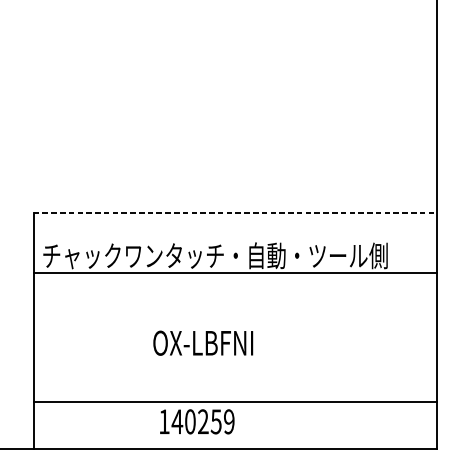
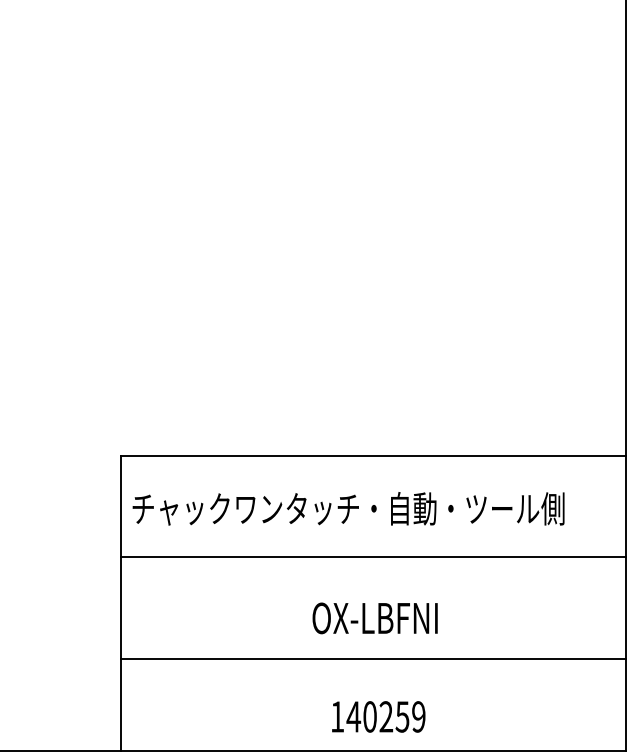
line: (235, 213) -> (373, 455), dashed -> solid
line: (235, 273) -> (373, 557), moved
text: (202, 343) -> (374, 618), moved
line: (235, 402) -> (373, 658), moved
text: (197, 421) -> (378, 716), moved

